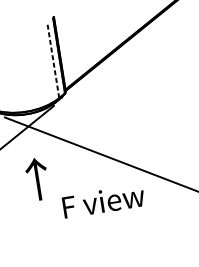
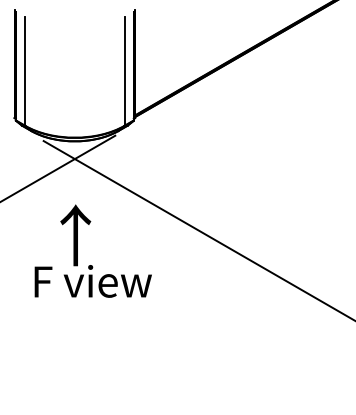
line: (53, 60) -> (124, 71), dashed -> solid
text: (103, 201) -> (92, 281), moved

